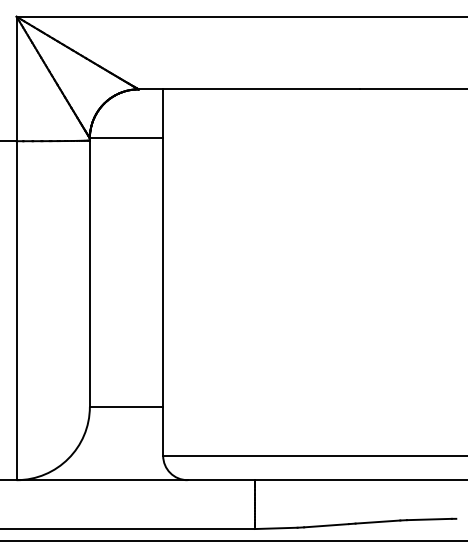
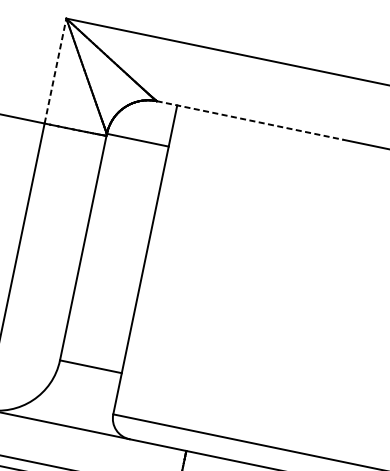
line: (16, 78) -> (55, 70), solid -> dashed
line: (249, 89) -> (250, 120), solid -> dashed

